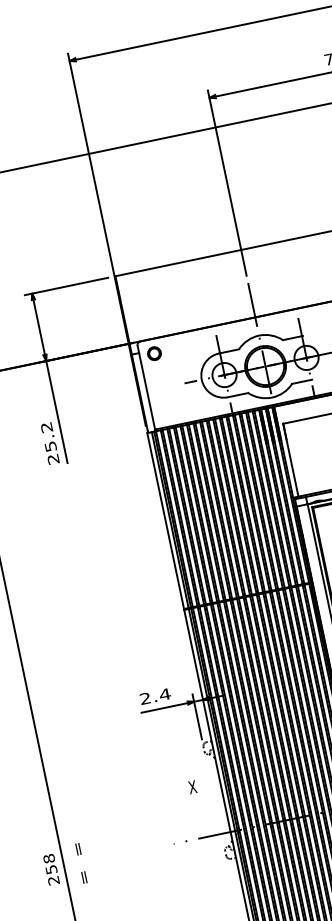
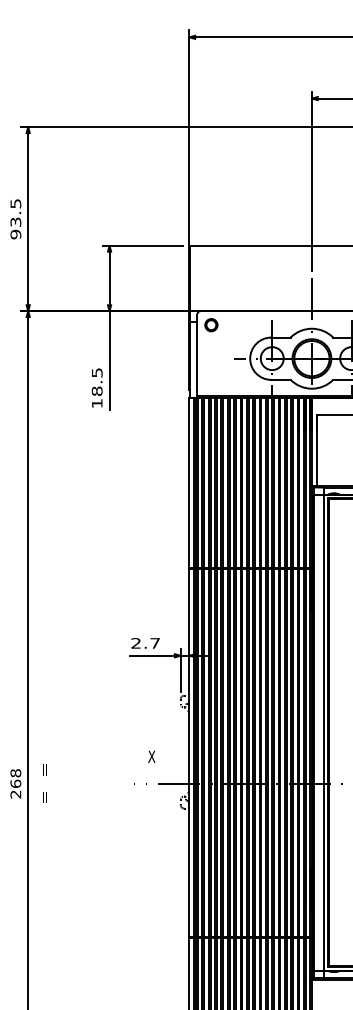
text: (49, 443) -> (96, 388), 25.2 -> 18.5
text: (164, 694) -> (154, 643), 2.4 -> 2.7
text: (192, 787) -> (151, 756), moved
text: (51, 869) -> (15, 783), 258 -> 268

